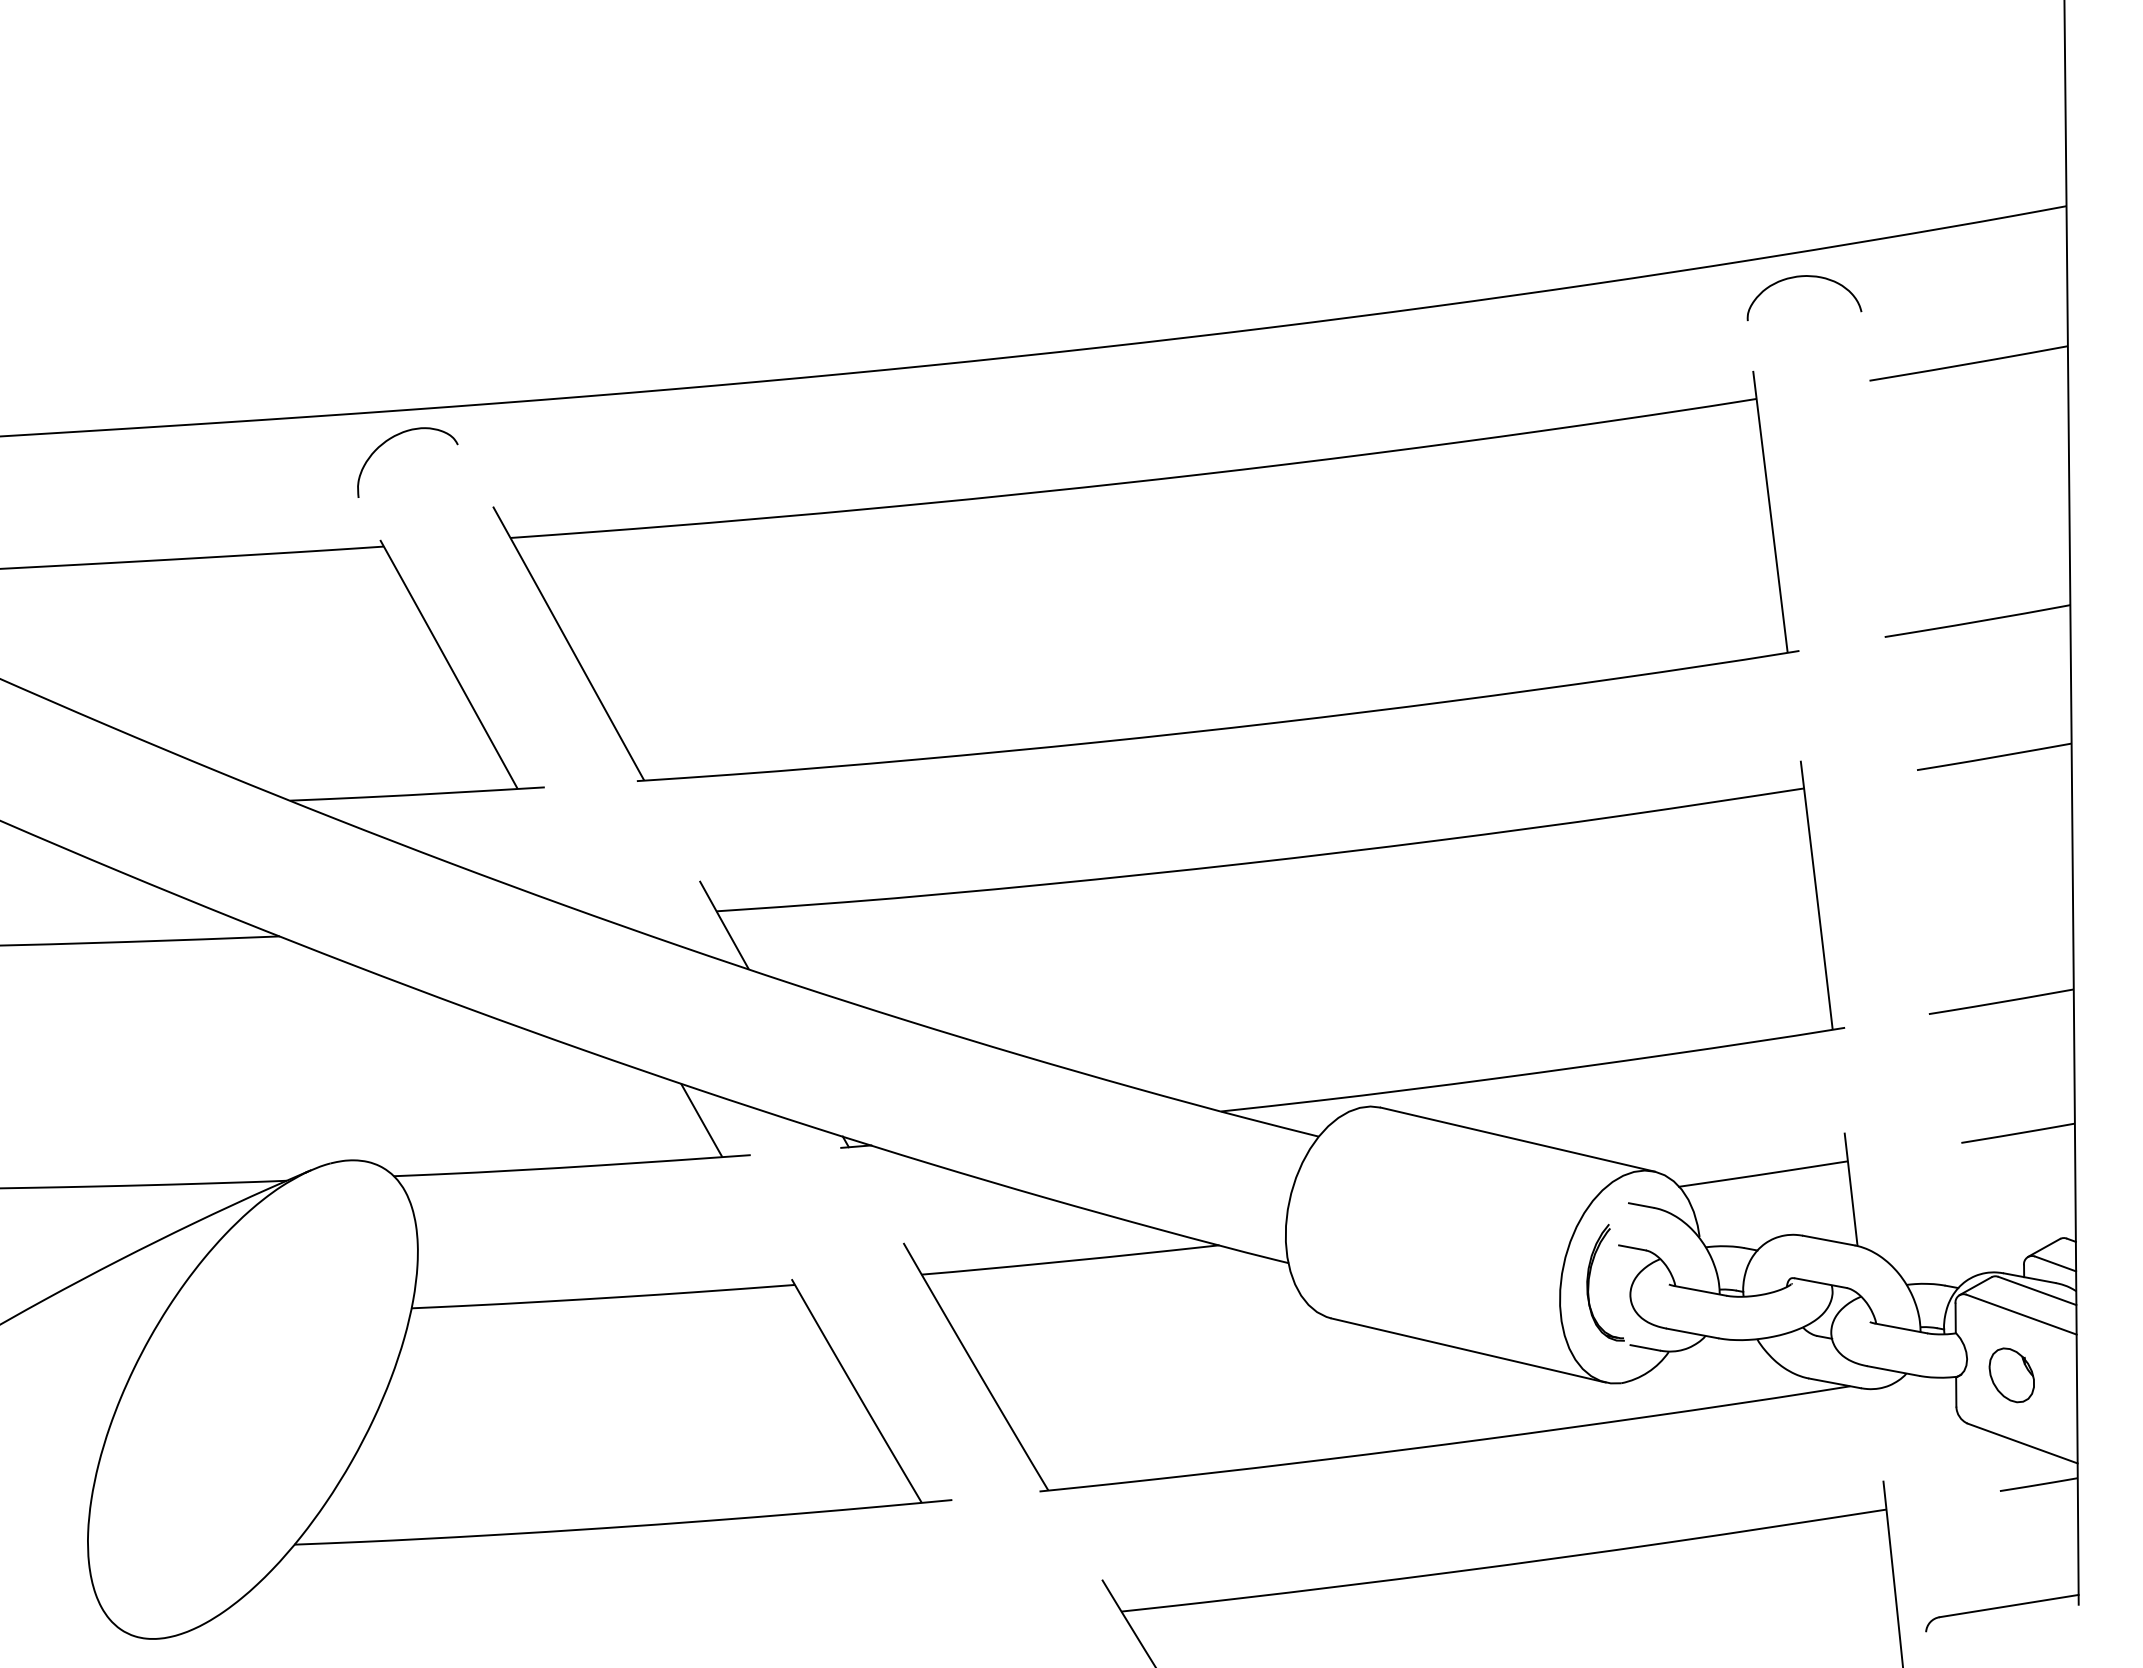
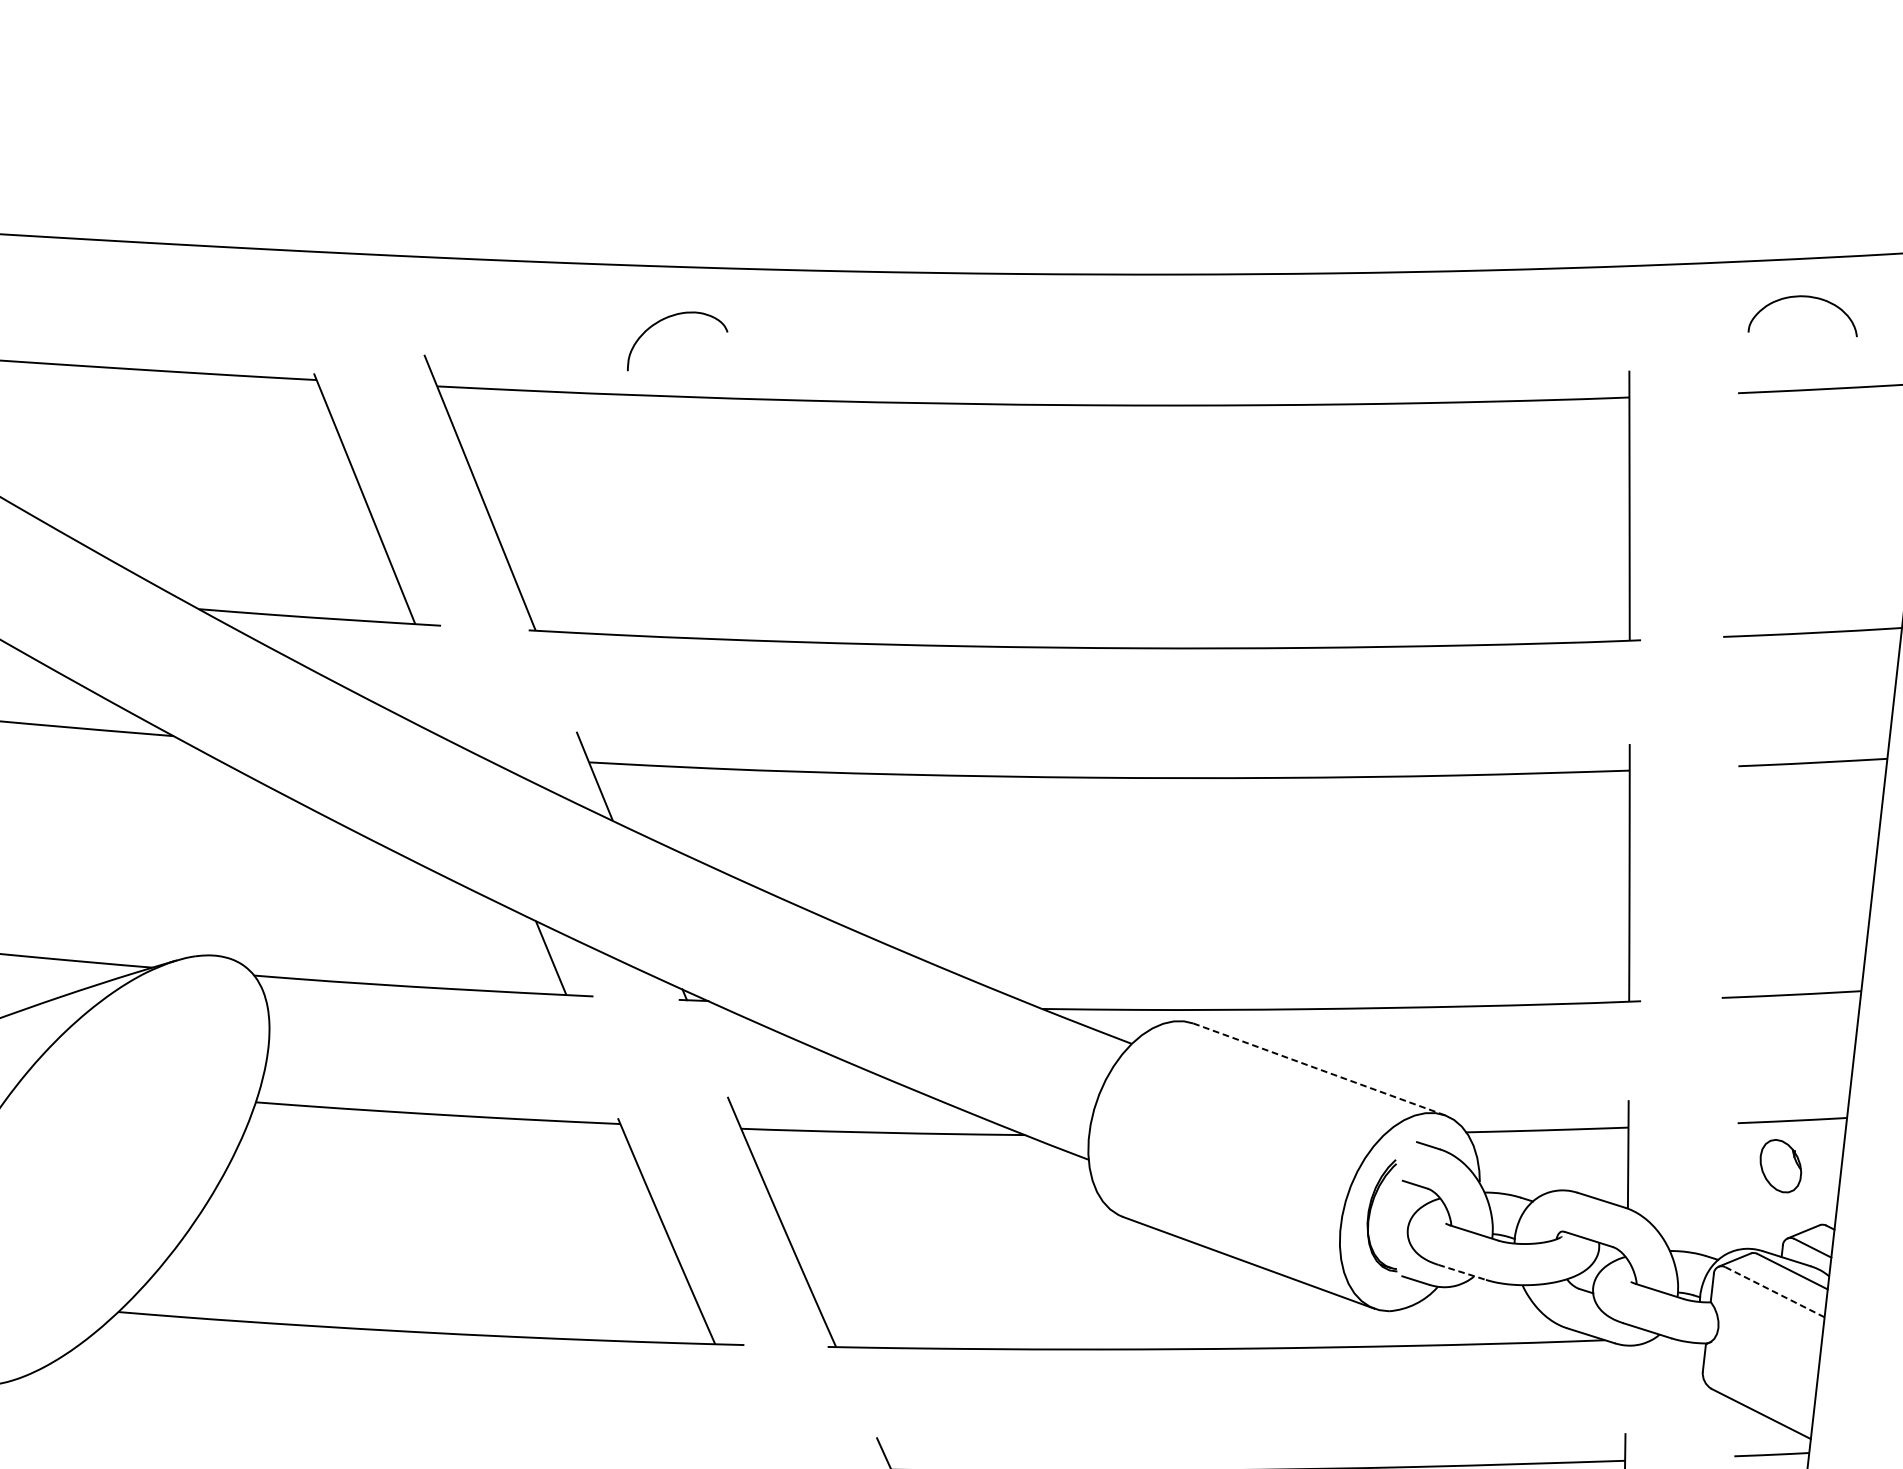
curve: (1802, 277) -> (1805, 297), moved
curve: (394, 437) -> (668, 318), moved
line: (1517, 1139) -> (1319, 1069), solid -> dashed
line: (2022, 1314) -> (1775, 1292), solid -> dashed
line: (1693, 1333) -> (1463, 1272), solid -> dashed
part: (2011, 1375) -> (1780, 1166), moved

